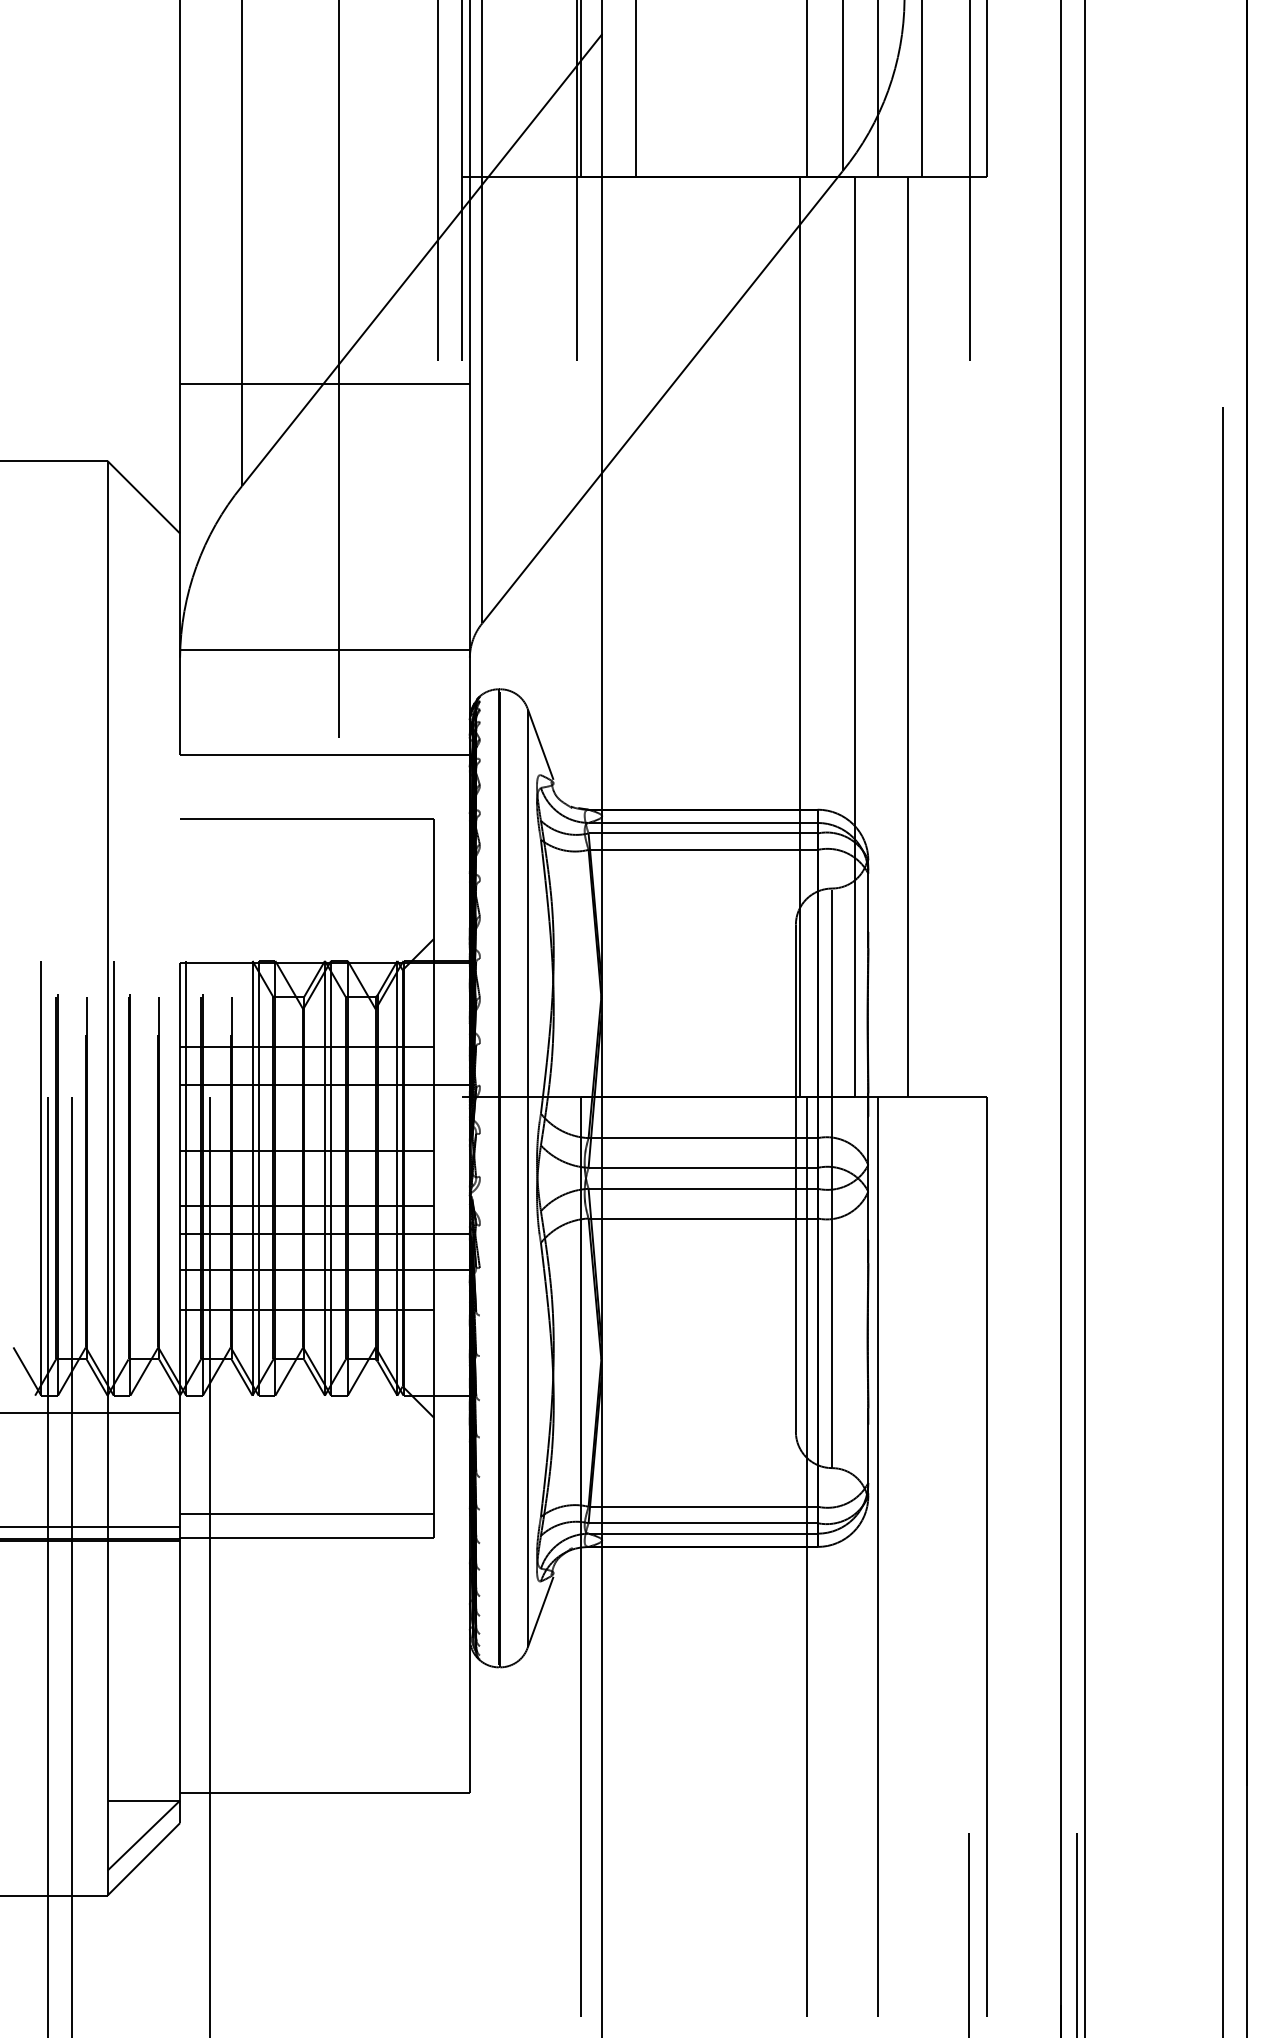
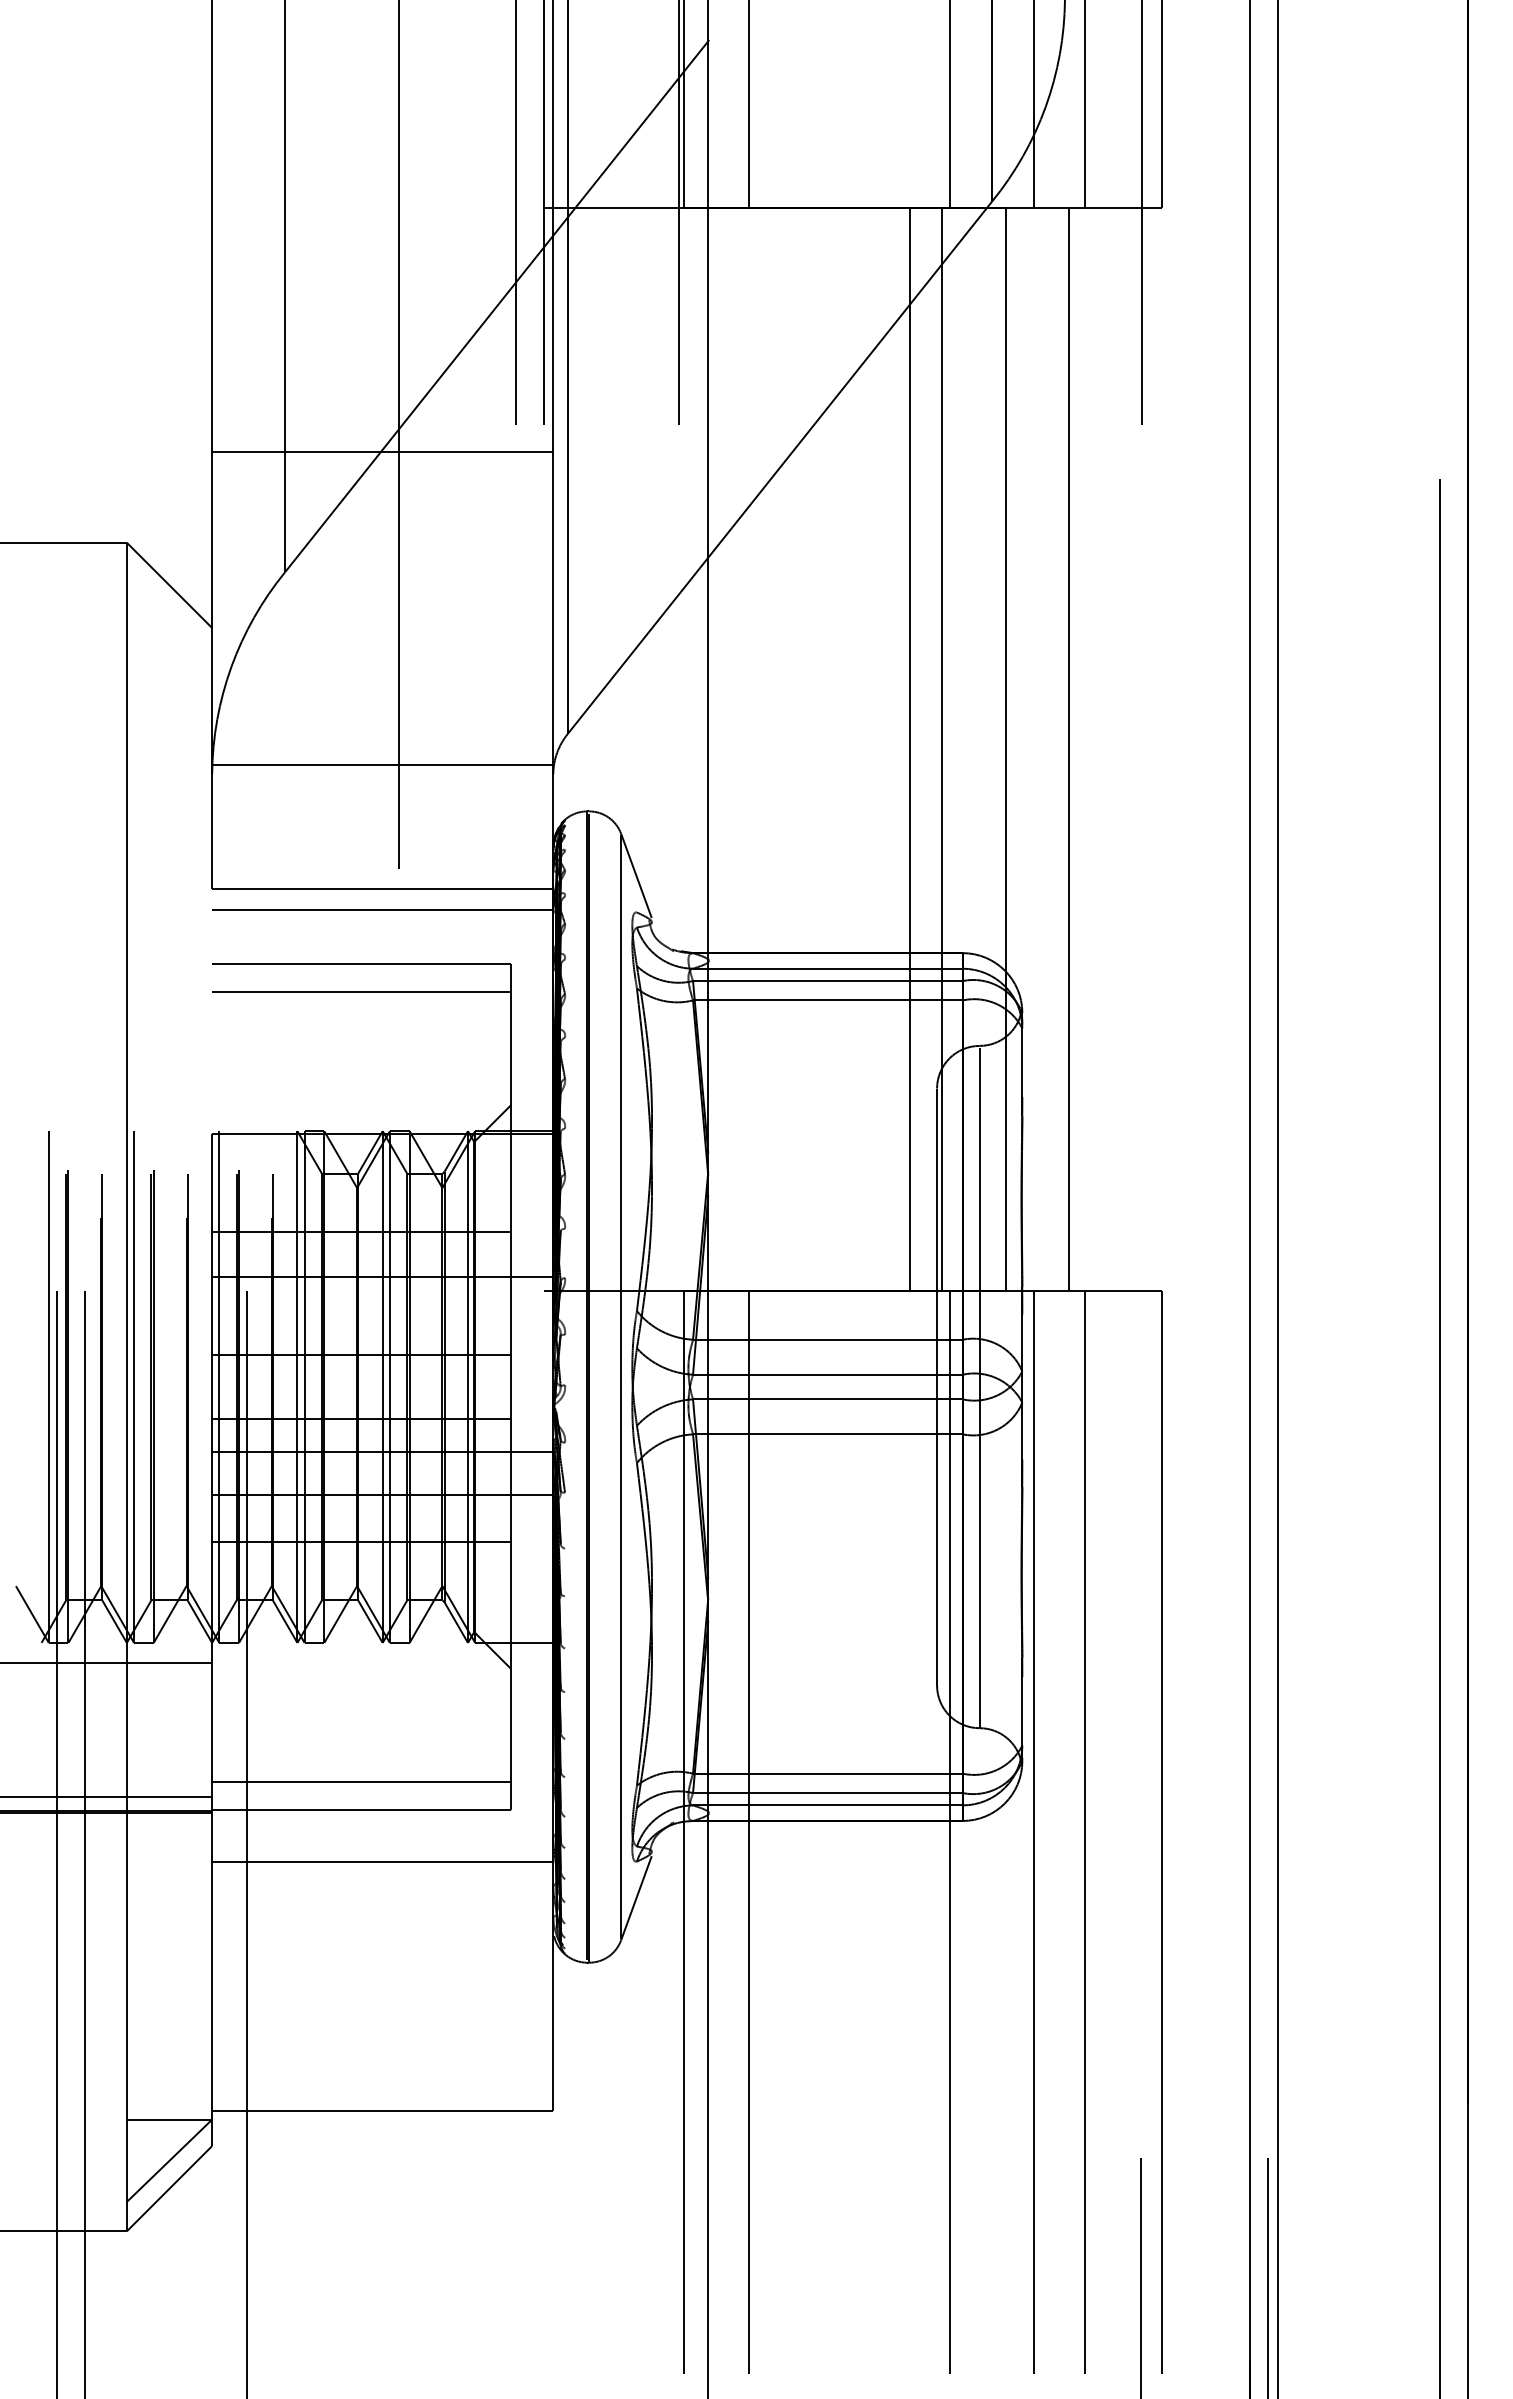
line: (773, 636) -> (910, 749), added
line: (324, 772) -> (382, 909), added
line: (306, 843) -> (361, 992), added
line: (636, 1556) -> (749, 1832), added
line: (921, 1556) -> (1085, 1832), added
line: (324, 1581) -> (382, 1861), added

